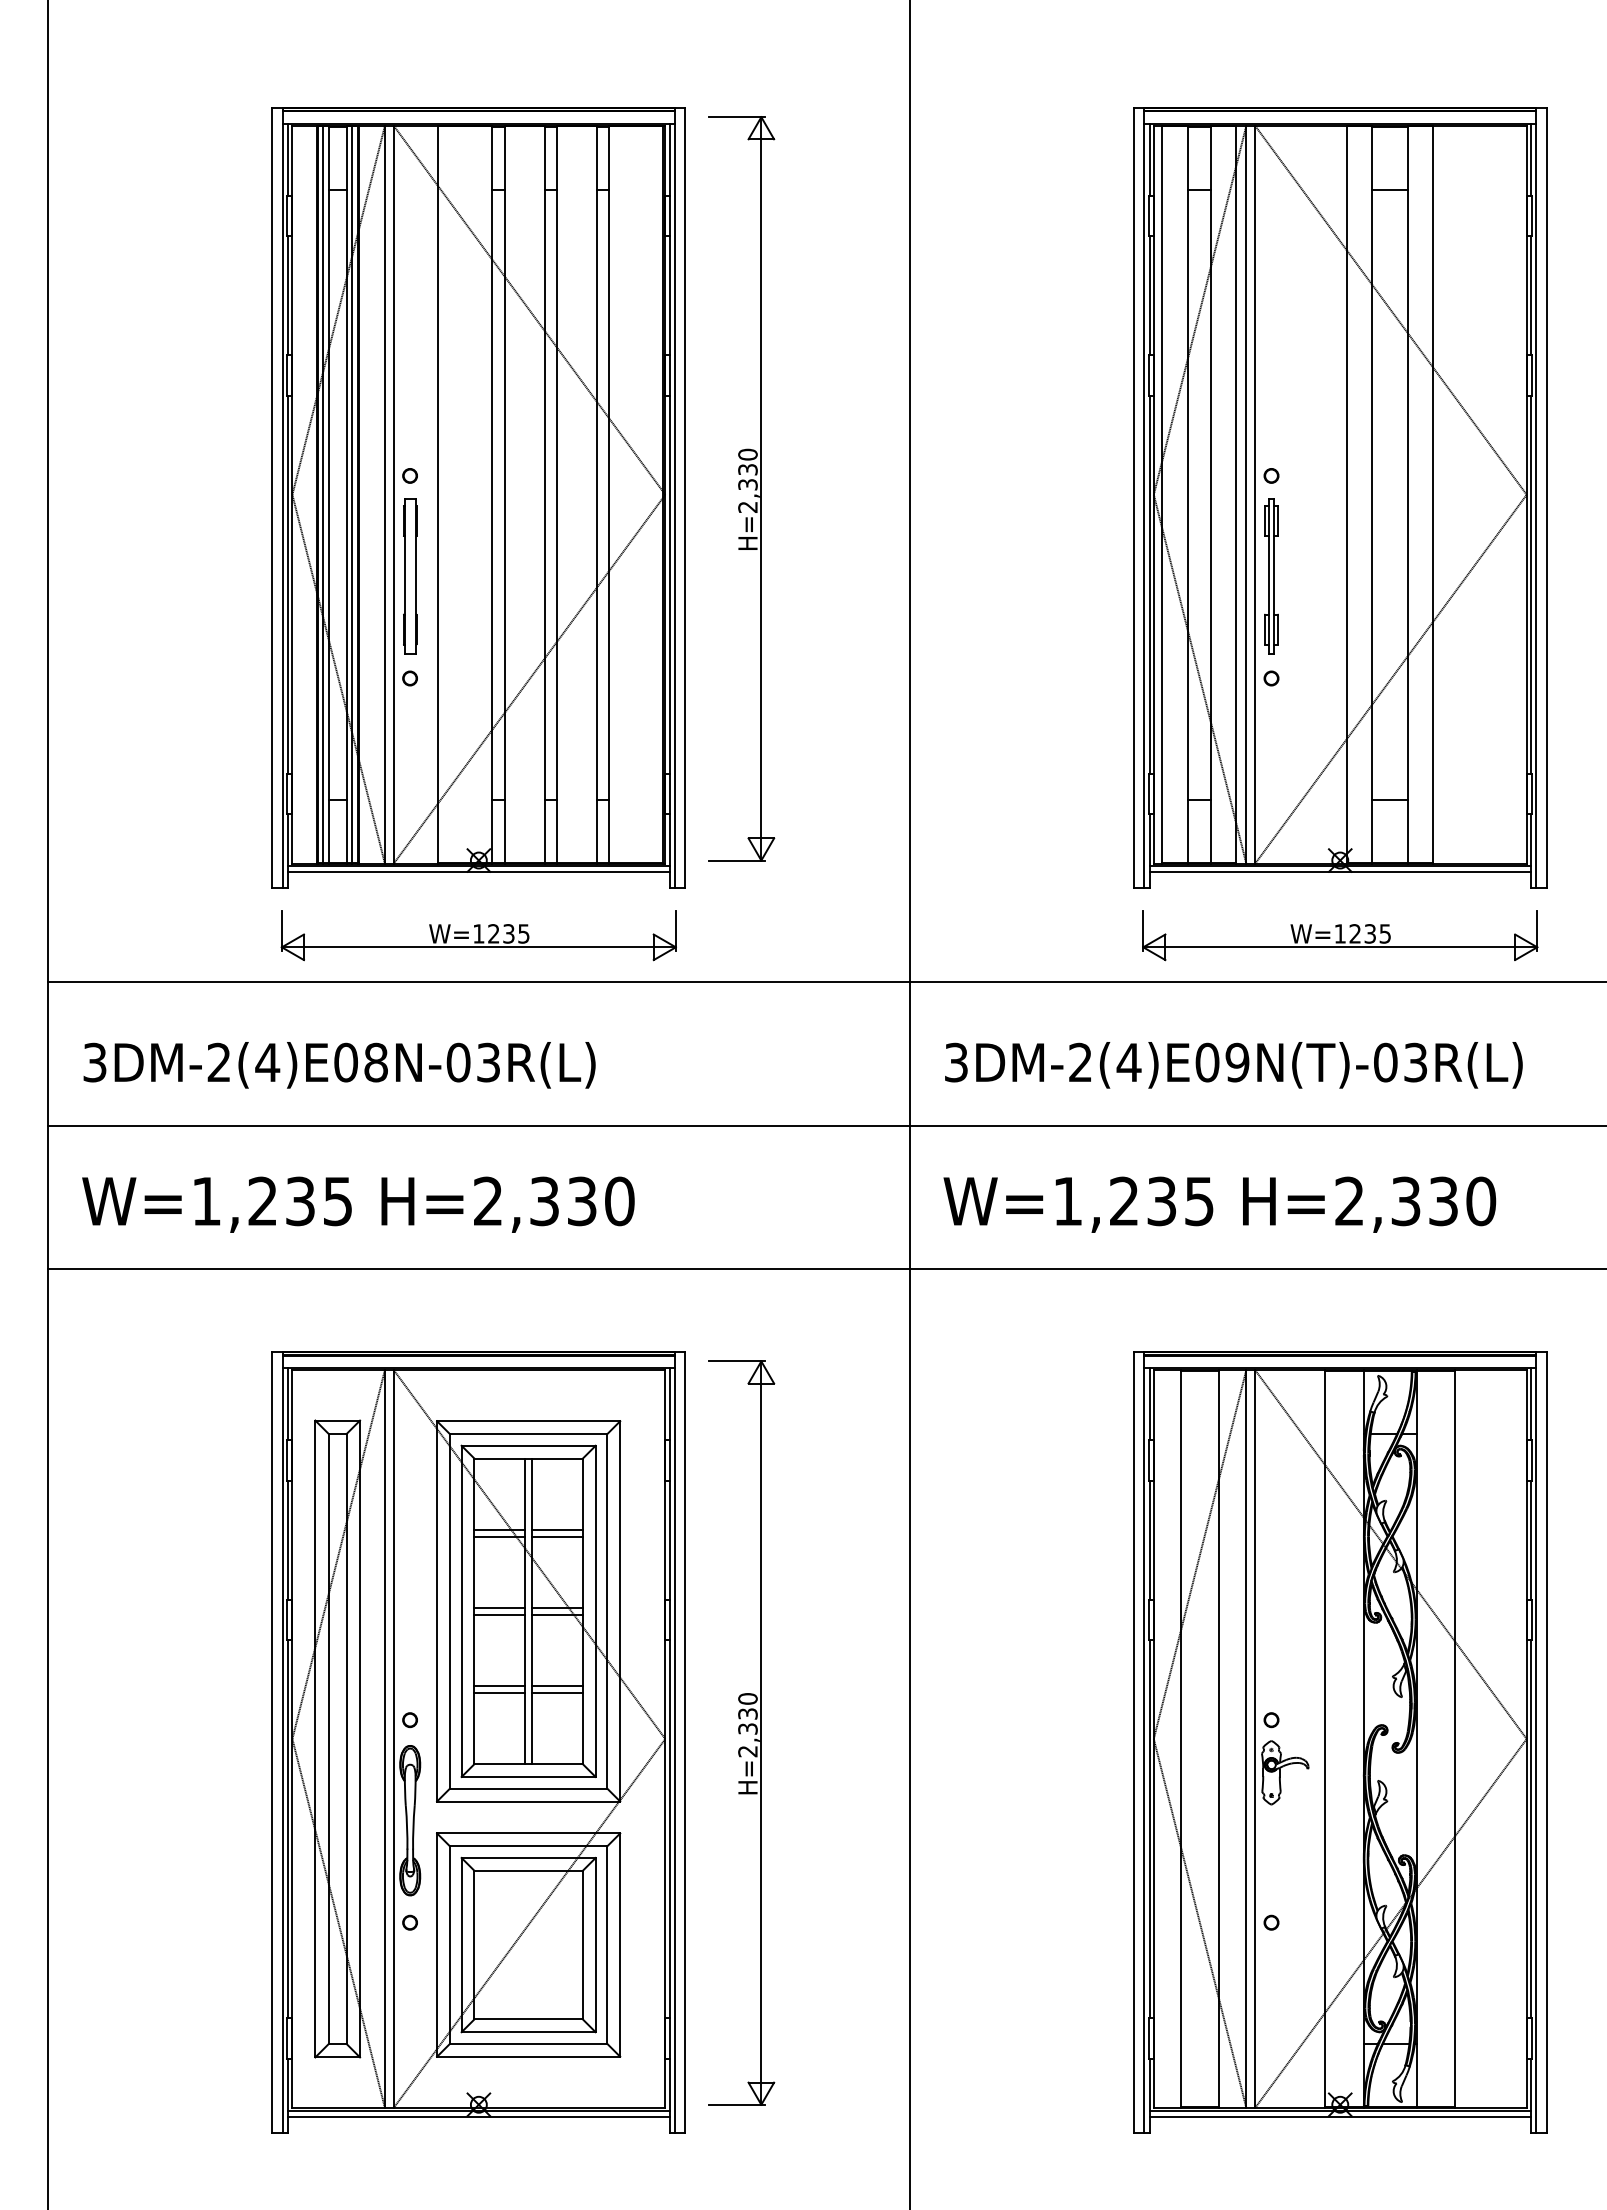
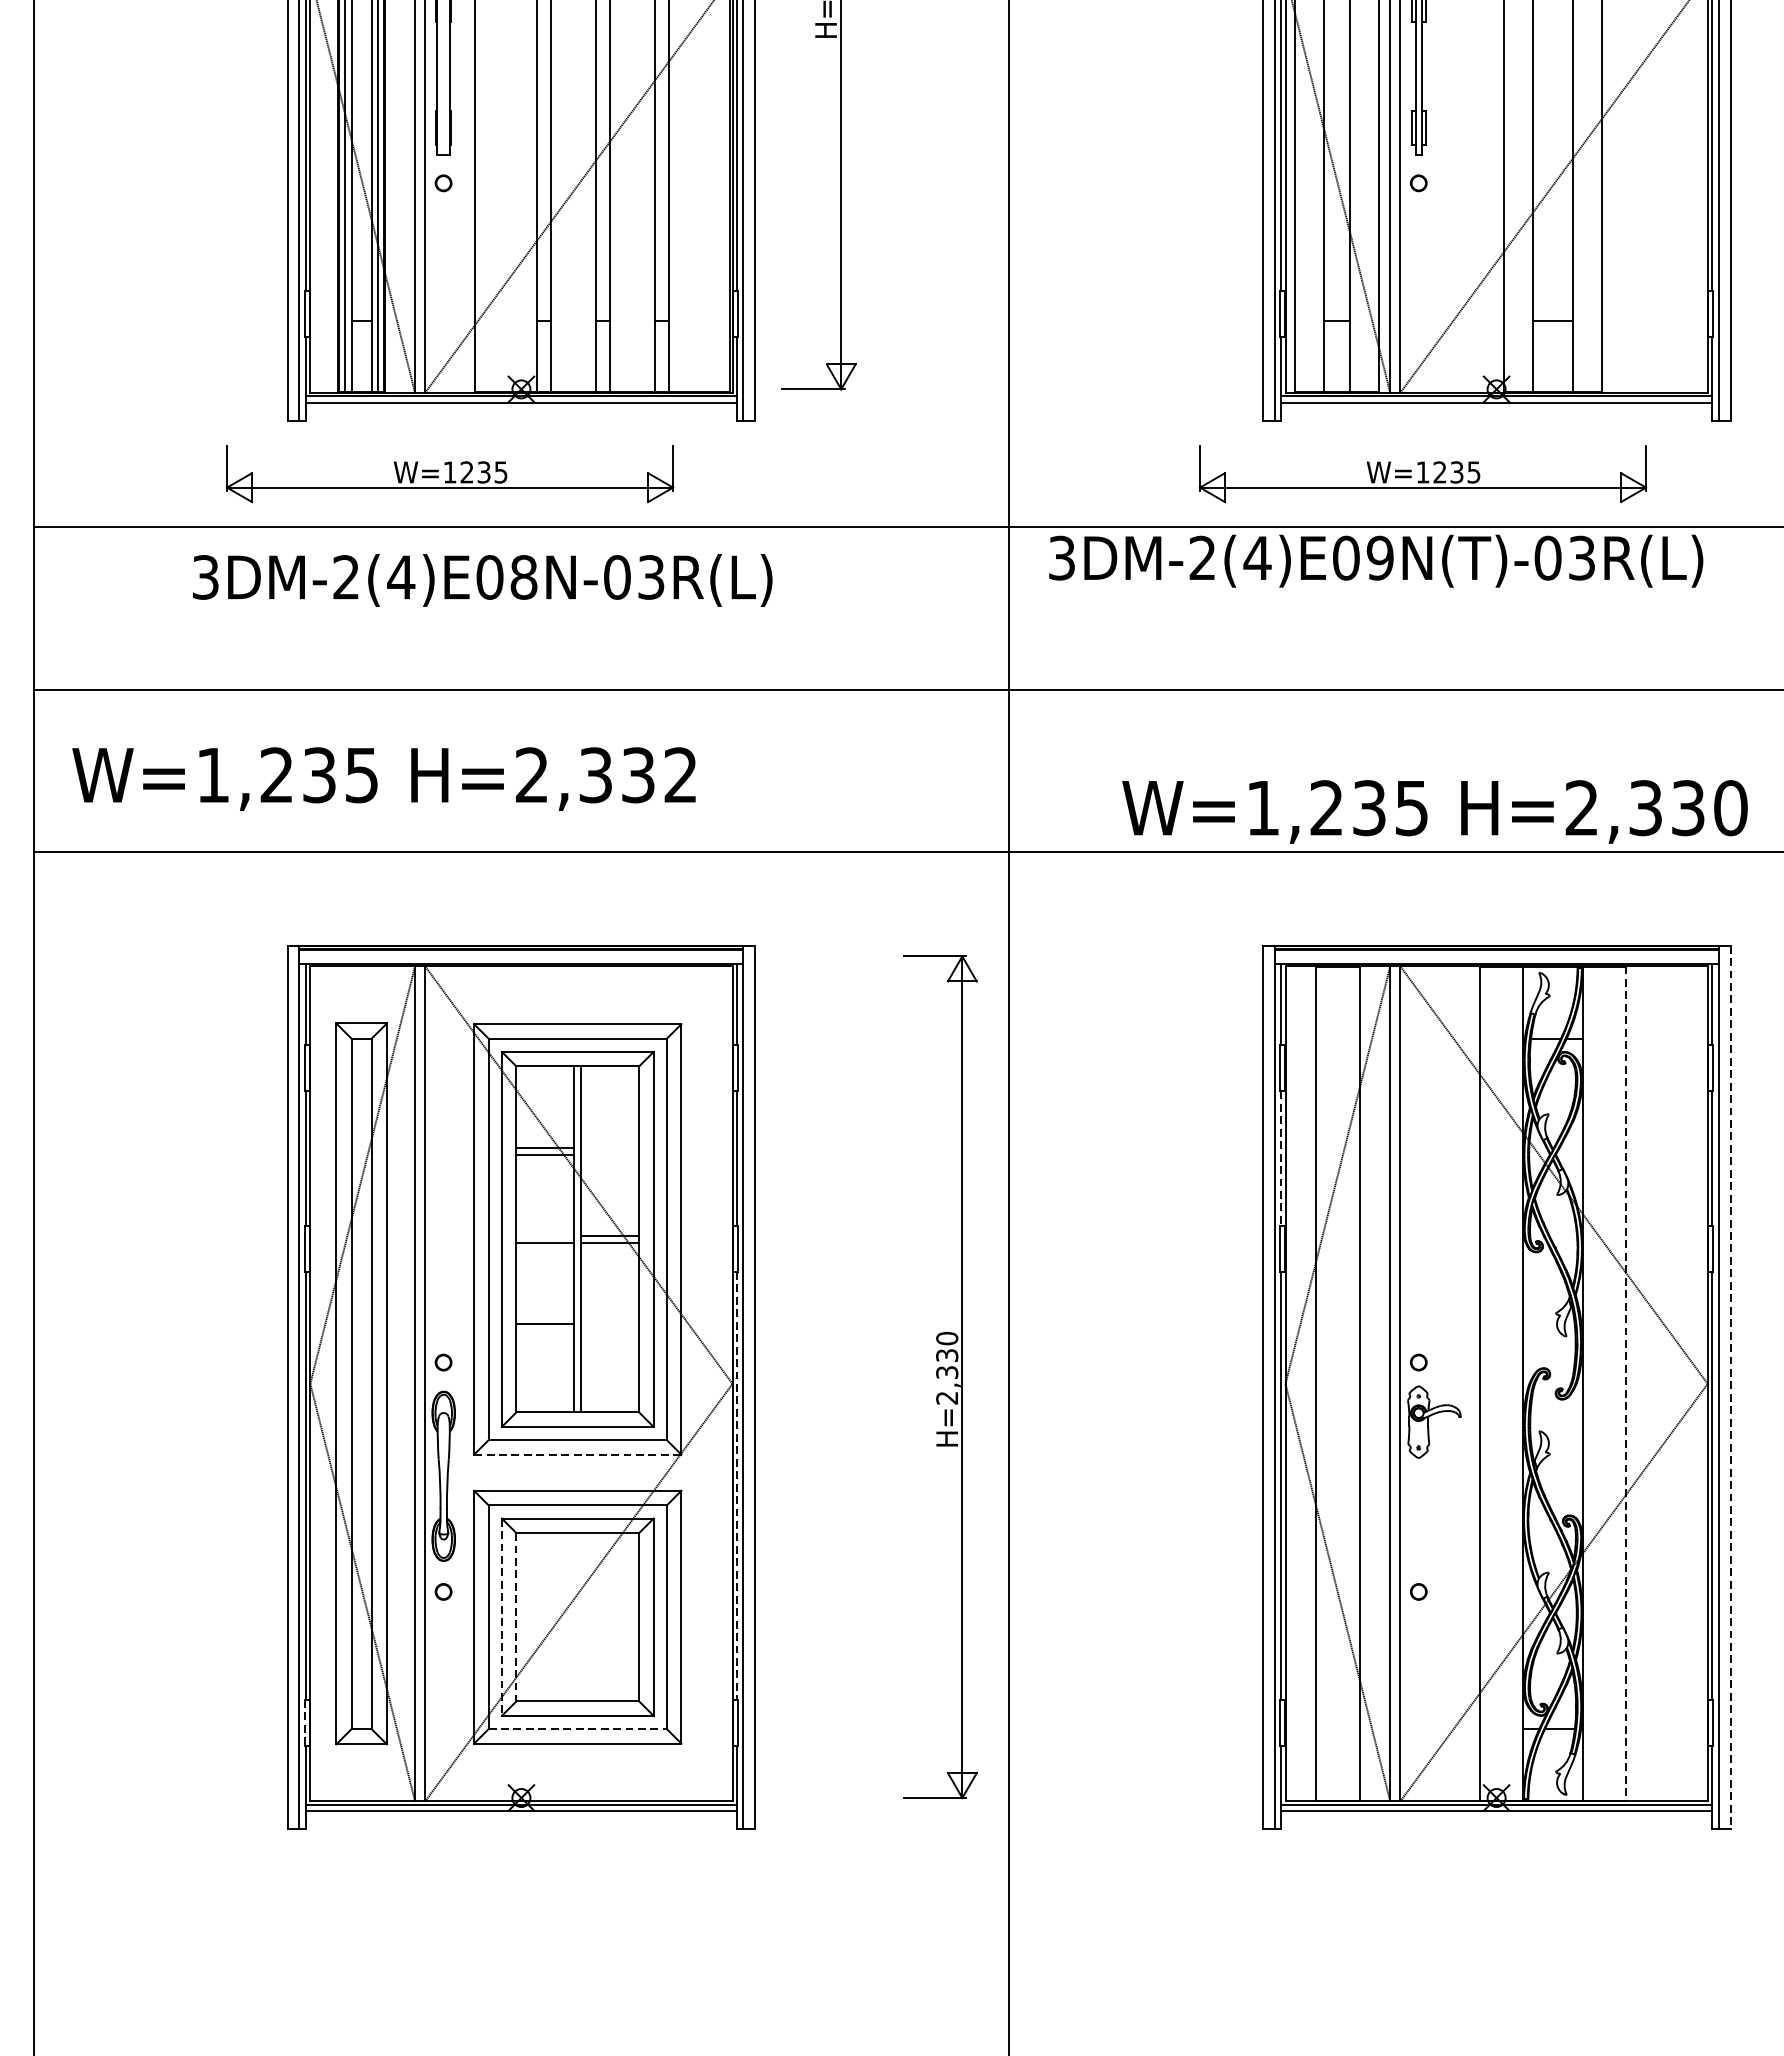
part: (478, 935) -> (449, 474), moved
part: (1340, 935) -> (1423, 474), moved
text: (339, 1065) -> (482, 580), moved
text: (1233, 1065) -> (1375, 561), moved
text: (619, 1201) -> (680, 775), H=2,330 -> H=2,332
text: (1219, 1204) -> (1434, 811), moved
line: (556, 1530) -> (609, 1147), removed
line: (556, 1536) -> (609, 1154), removed
line: (1149, 1540) -> (1280, 1159), solid -> dashed
line: (499, 1608) -> (544, 1236), removed
line: (556, 1686) -> (609, 1324), removed
line: (499, 1692) -> (544, 1331), removed
line: (556, 1692) -> (609, 1331), removed
part: (741, 1732) -> (939, 1376), moved
line: (1454, 1739) -> (1625, 1384), solid -> dashed
line: (1546, 1742) -> (1730, 1387), solid -> dashed
line: (528, 1801) -> (577, 1454), solid -> dashed
line: (669, 1829) -> (737, 1486), solid -> dashed
line: (461, 1945) -> (501, 1617), solid -> dashed
line: (474, 1945) -> (516, 1617), solid -> dashed
line: (287, 2038) -> (304, 1722), solid -> dashed
line: (528, 2044) -> (577, 1729), solid -> dashed

